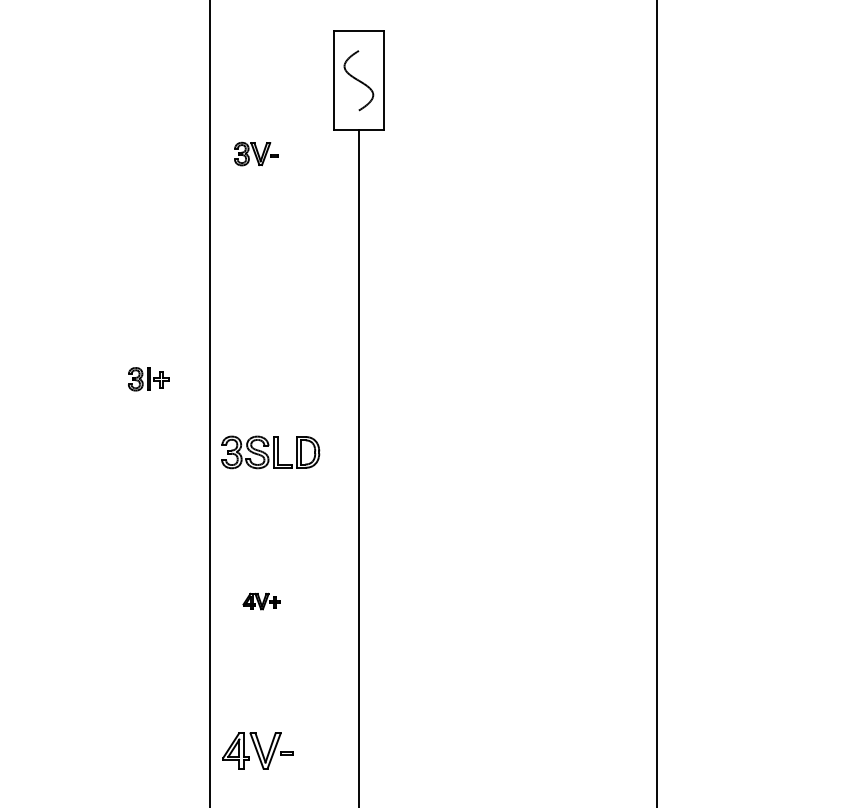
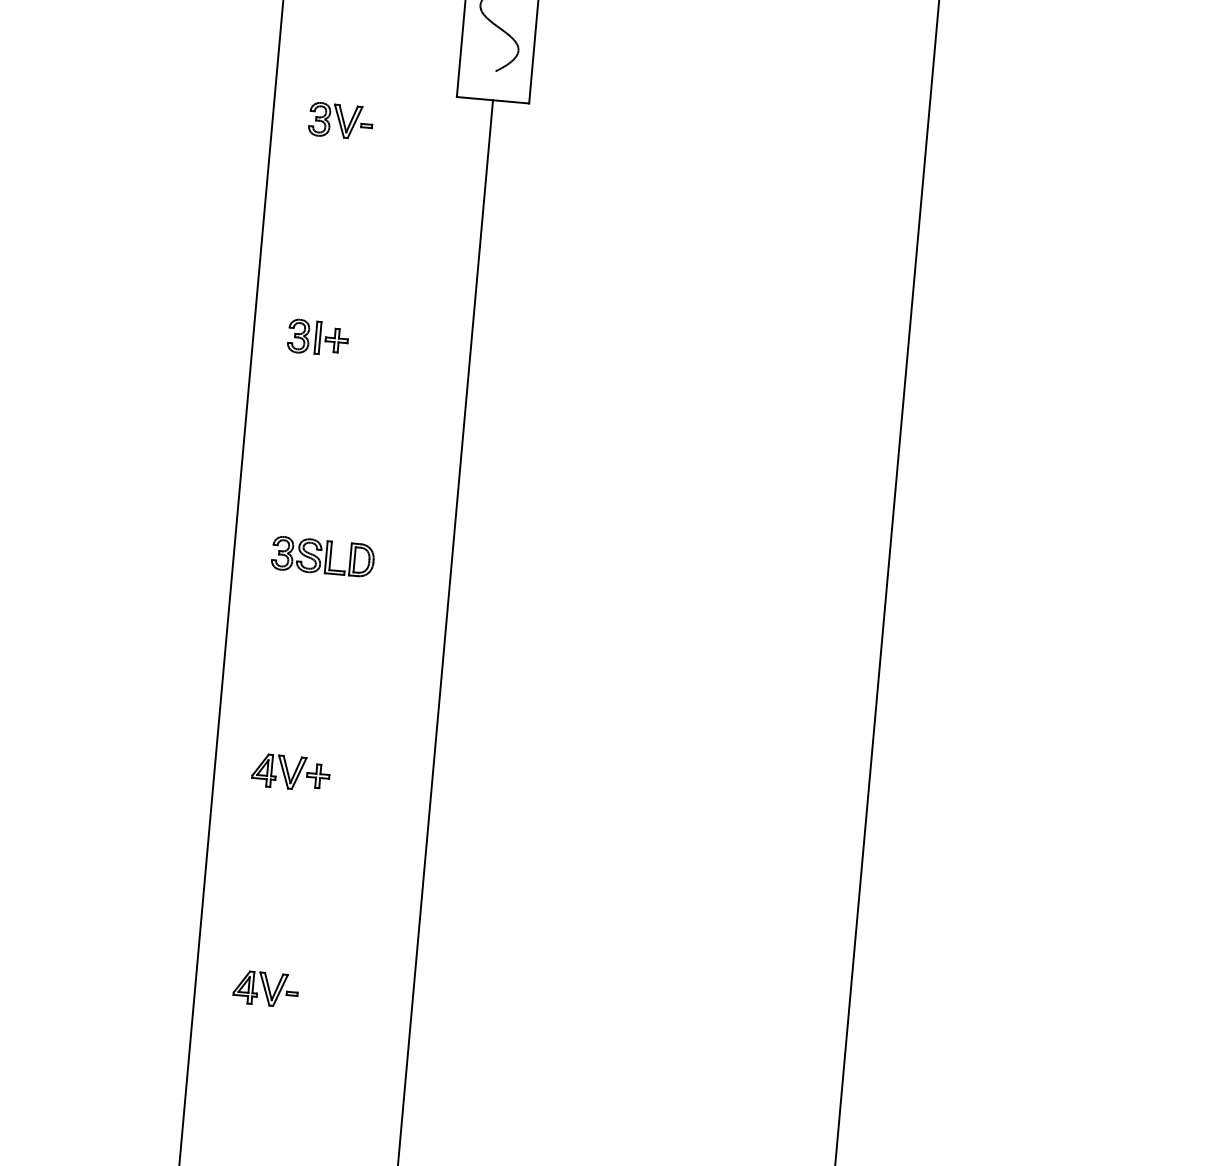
part: (148, 379) -> (317, 338), moved
part: (270, 452) -> (322, 556), size x0.71
part: (261, 601) -> (290, 772), size x1.43
part: (257, 750) -> (265, 988), size x0.62

